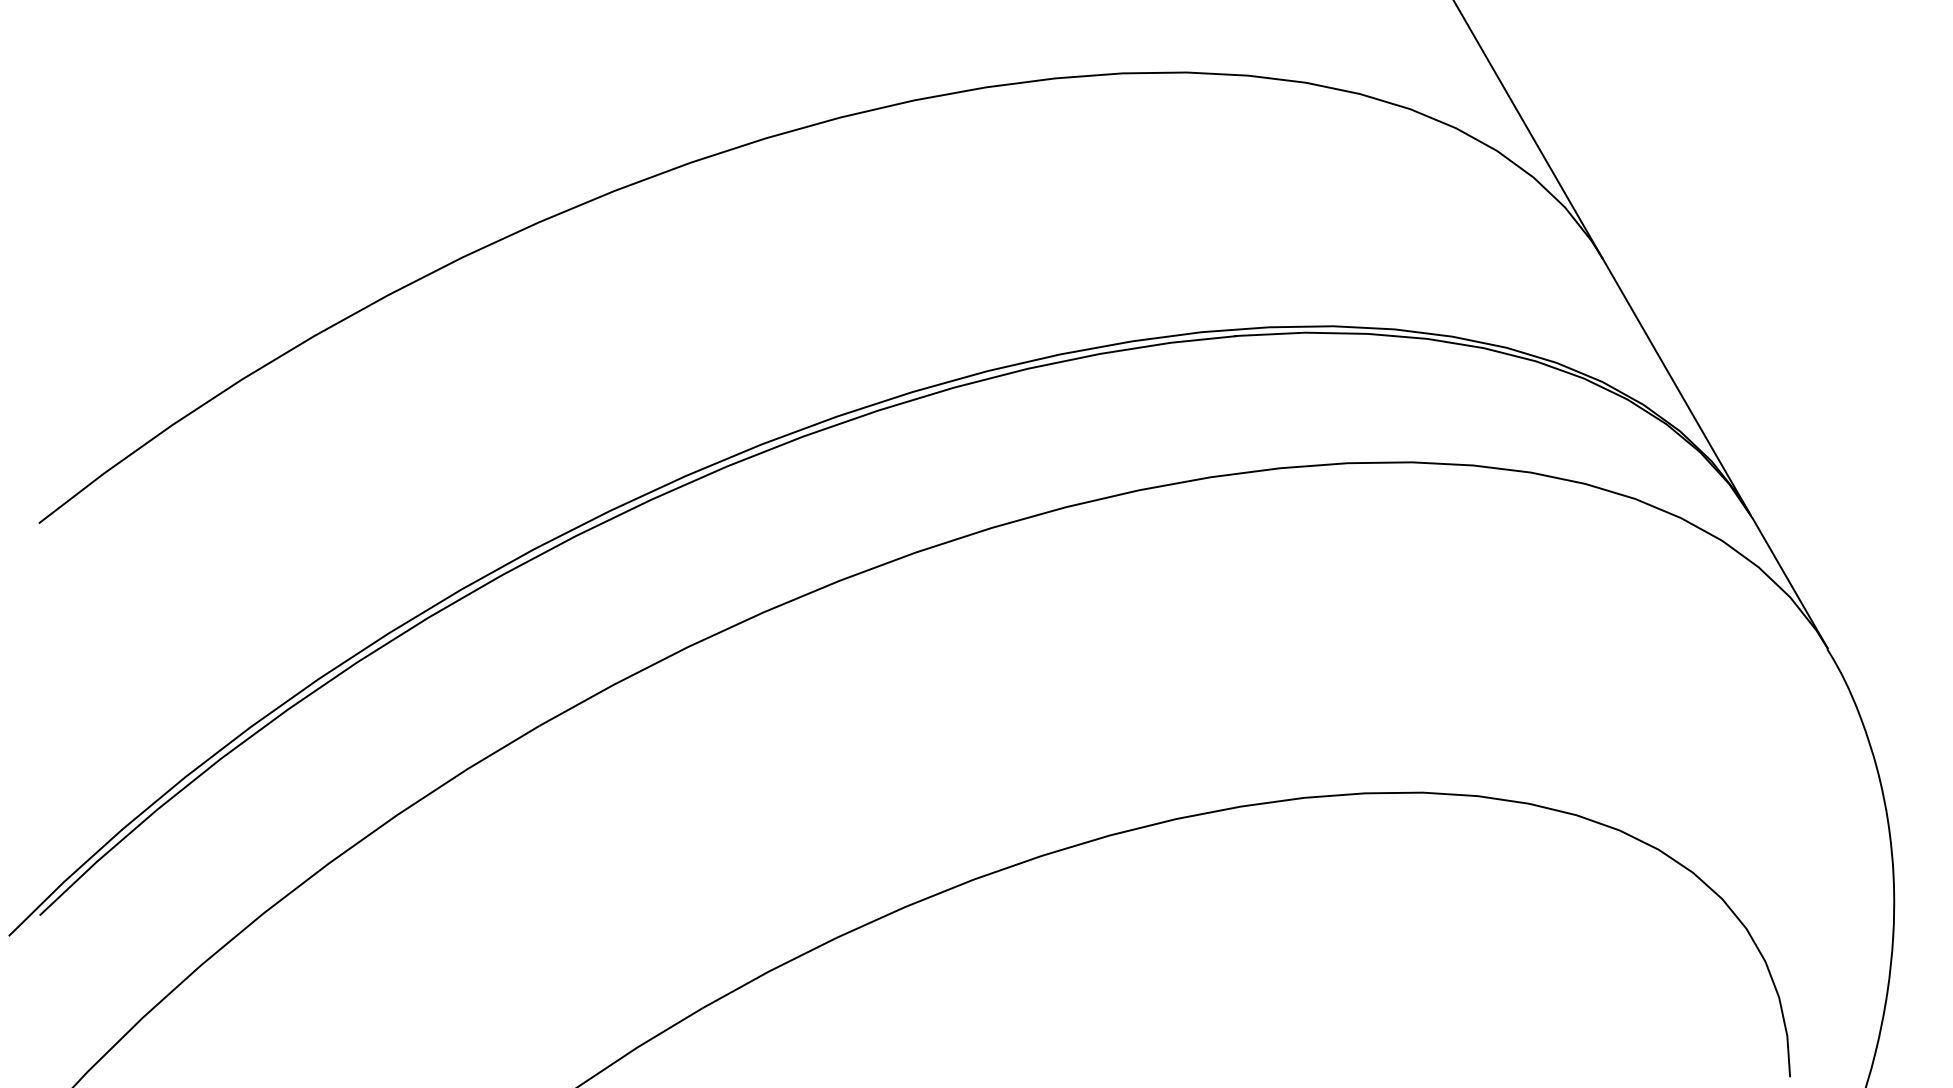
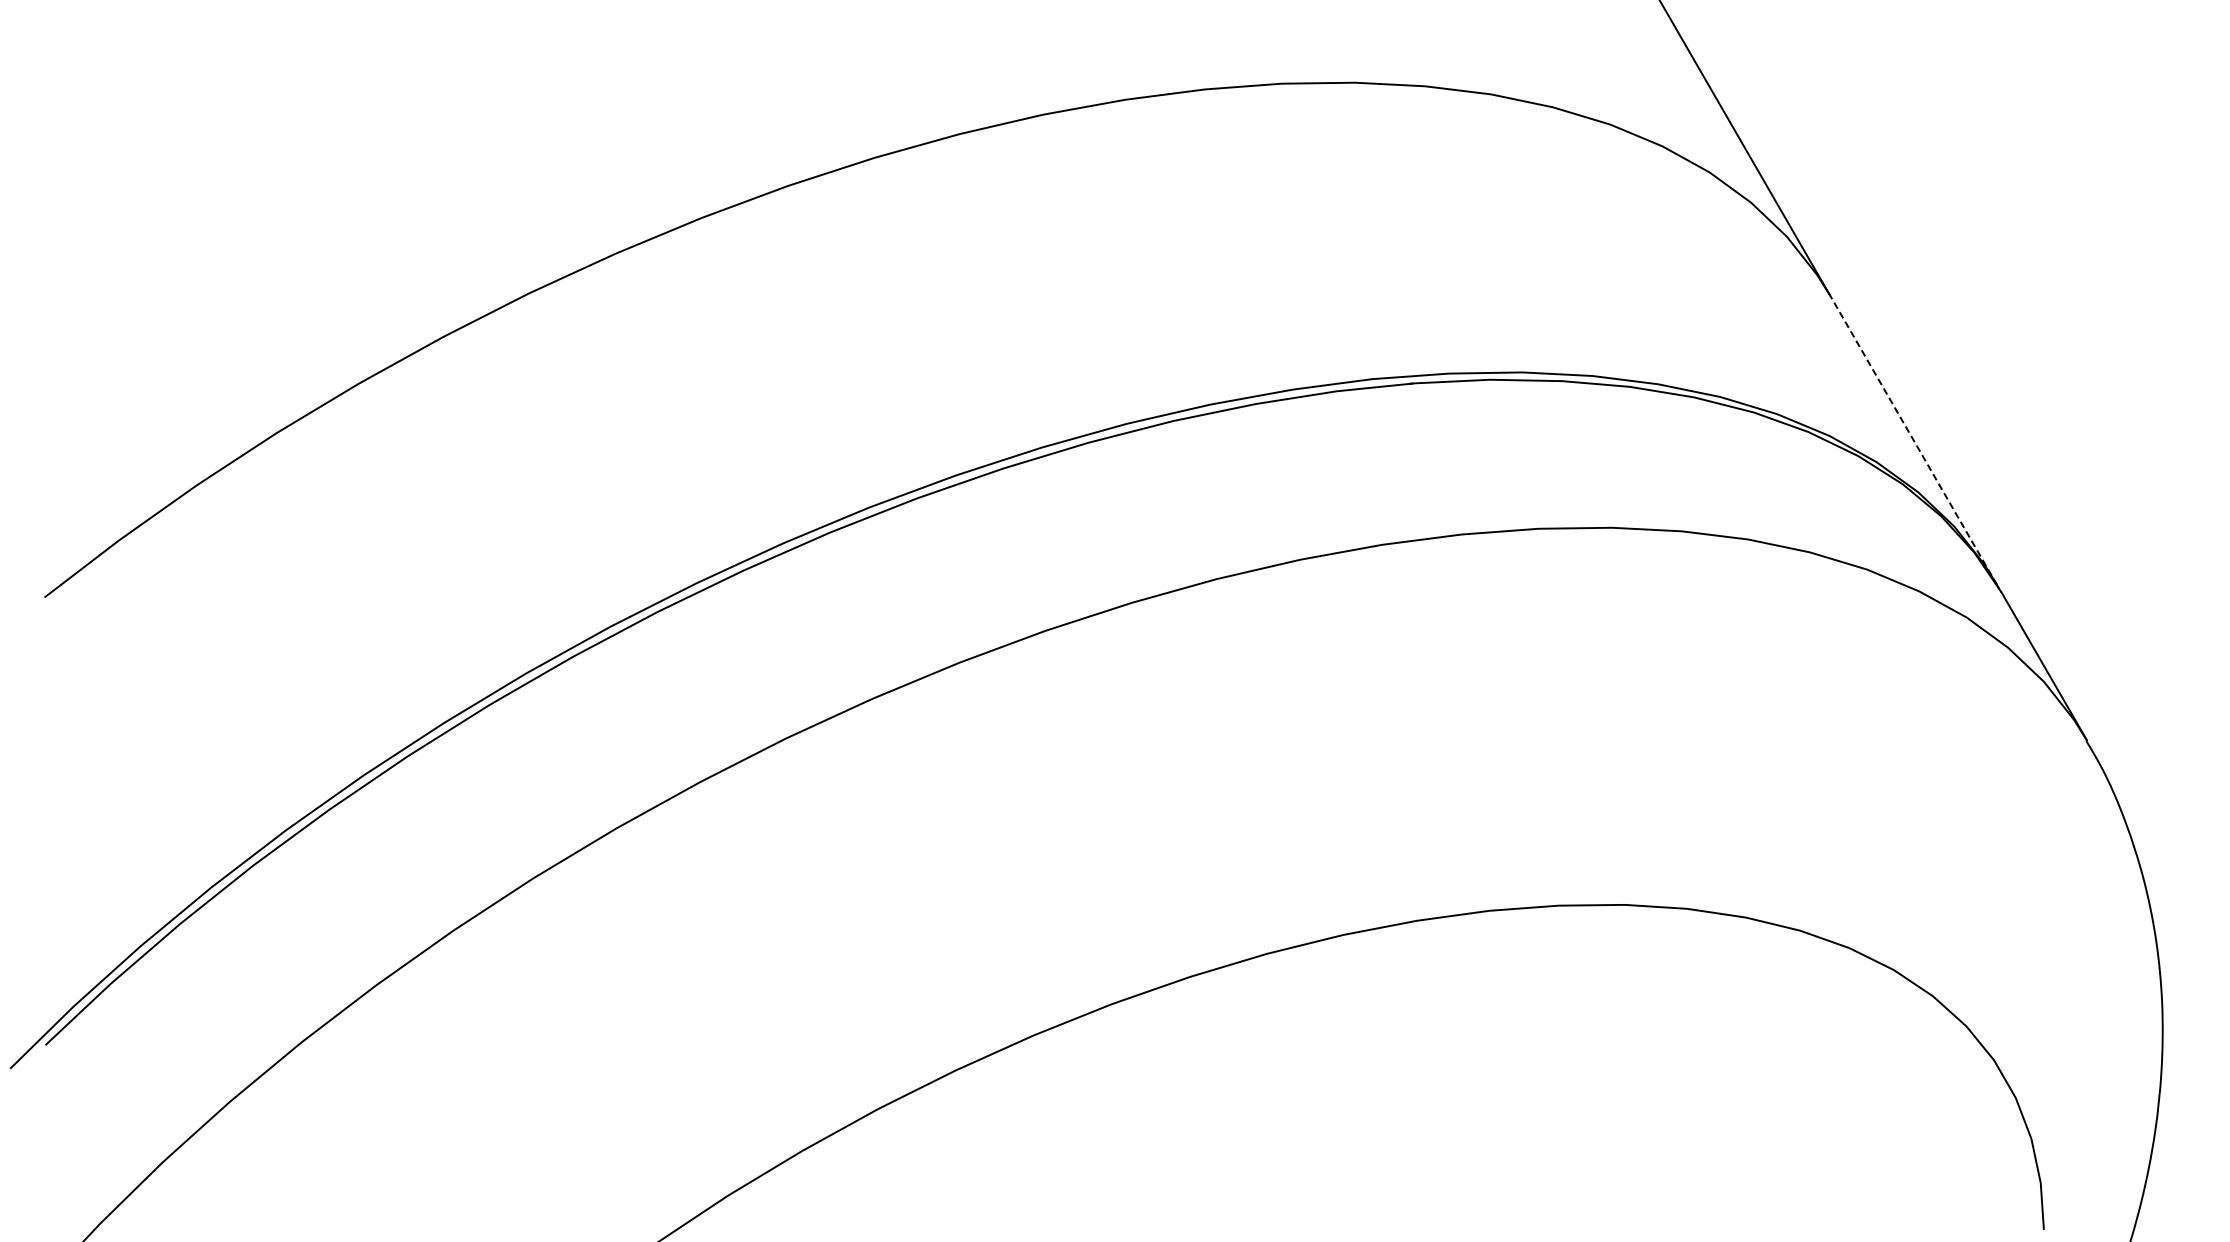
line: (1675, 385) -> (1913, 439), solid -> dashed

